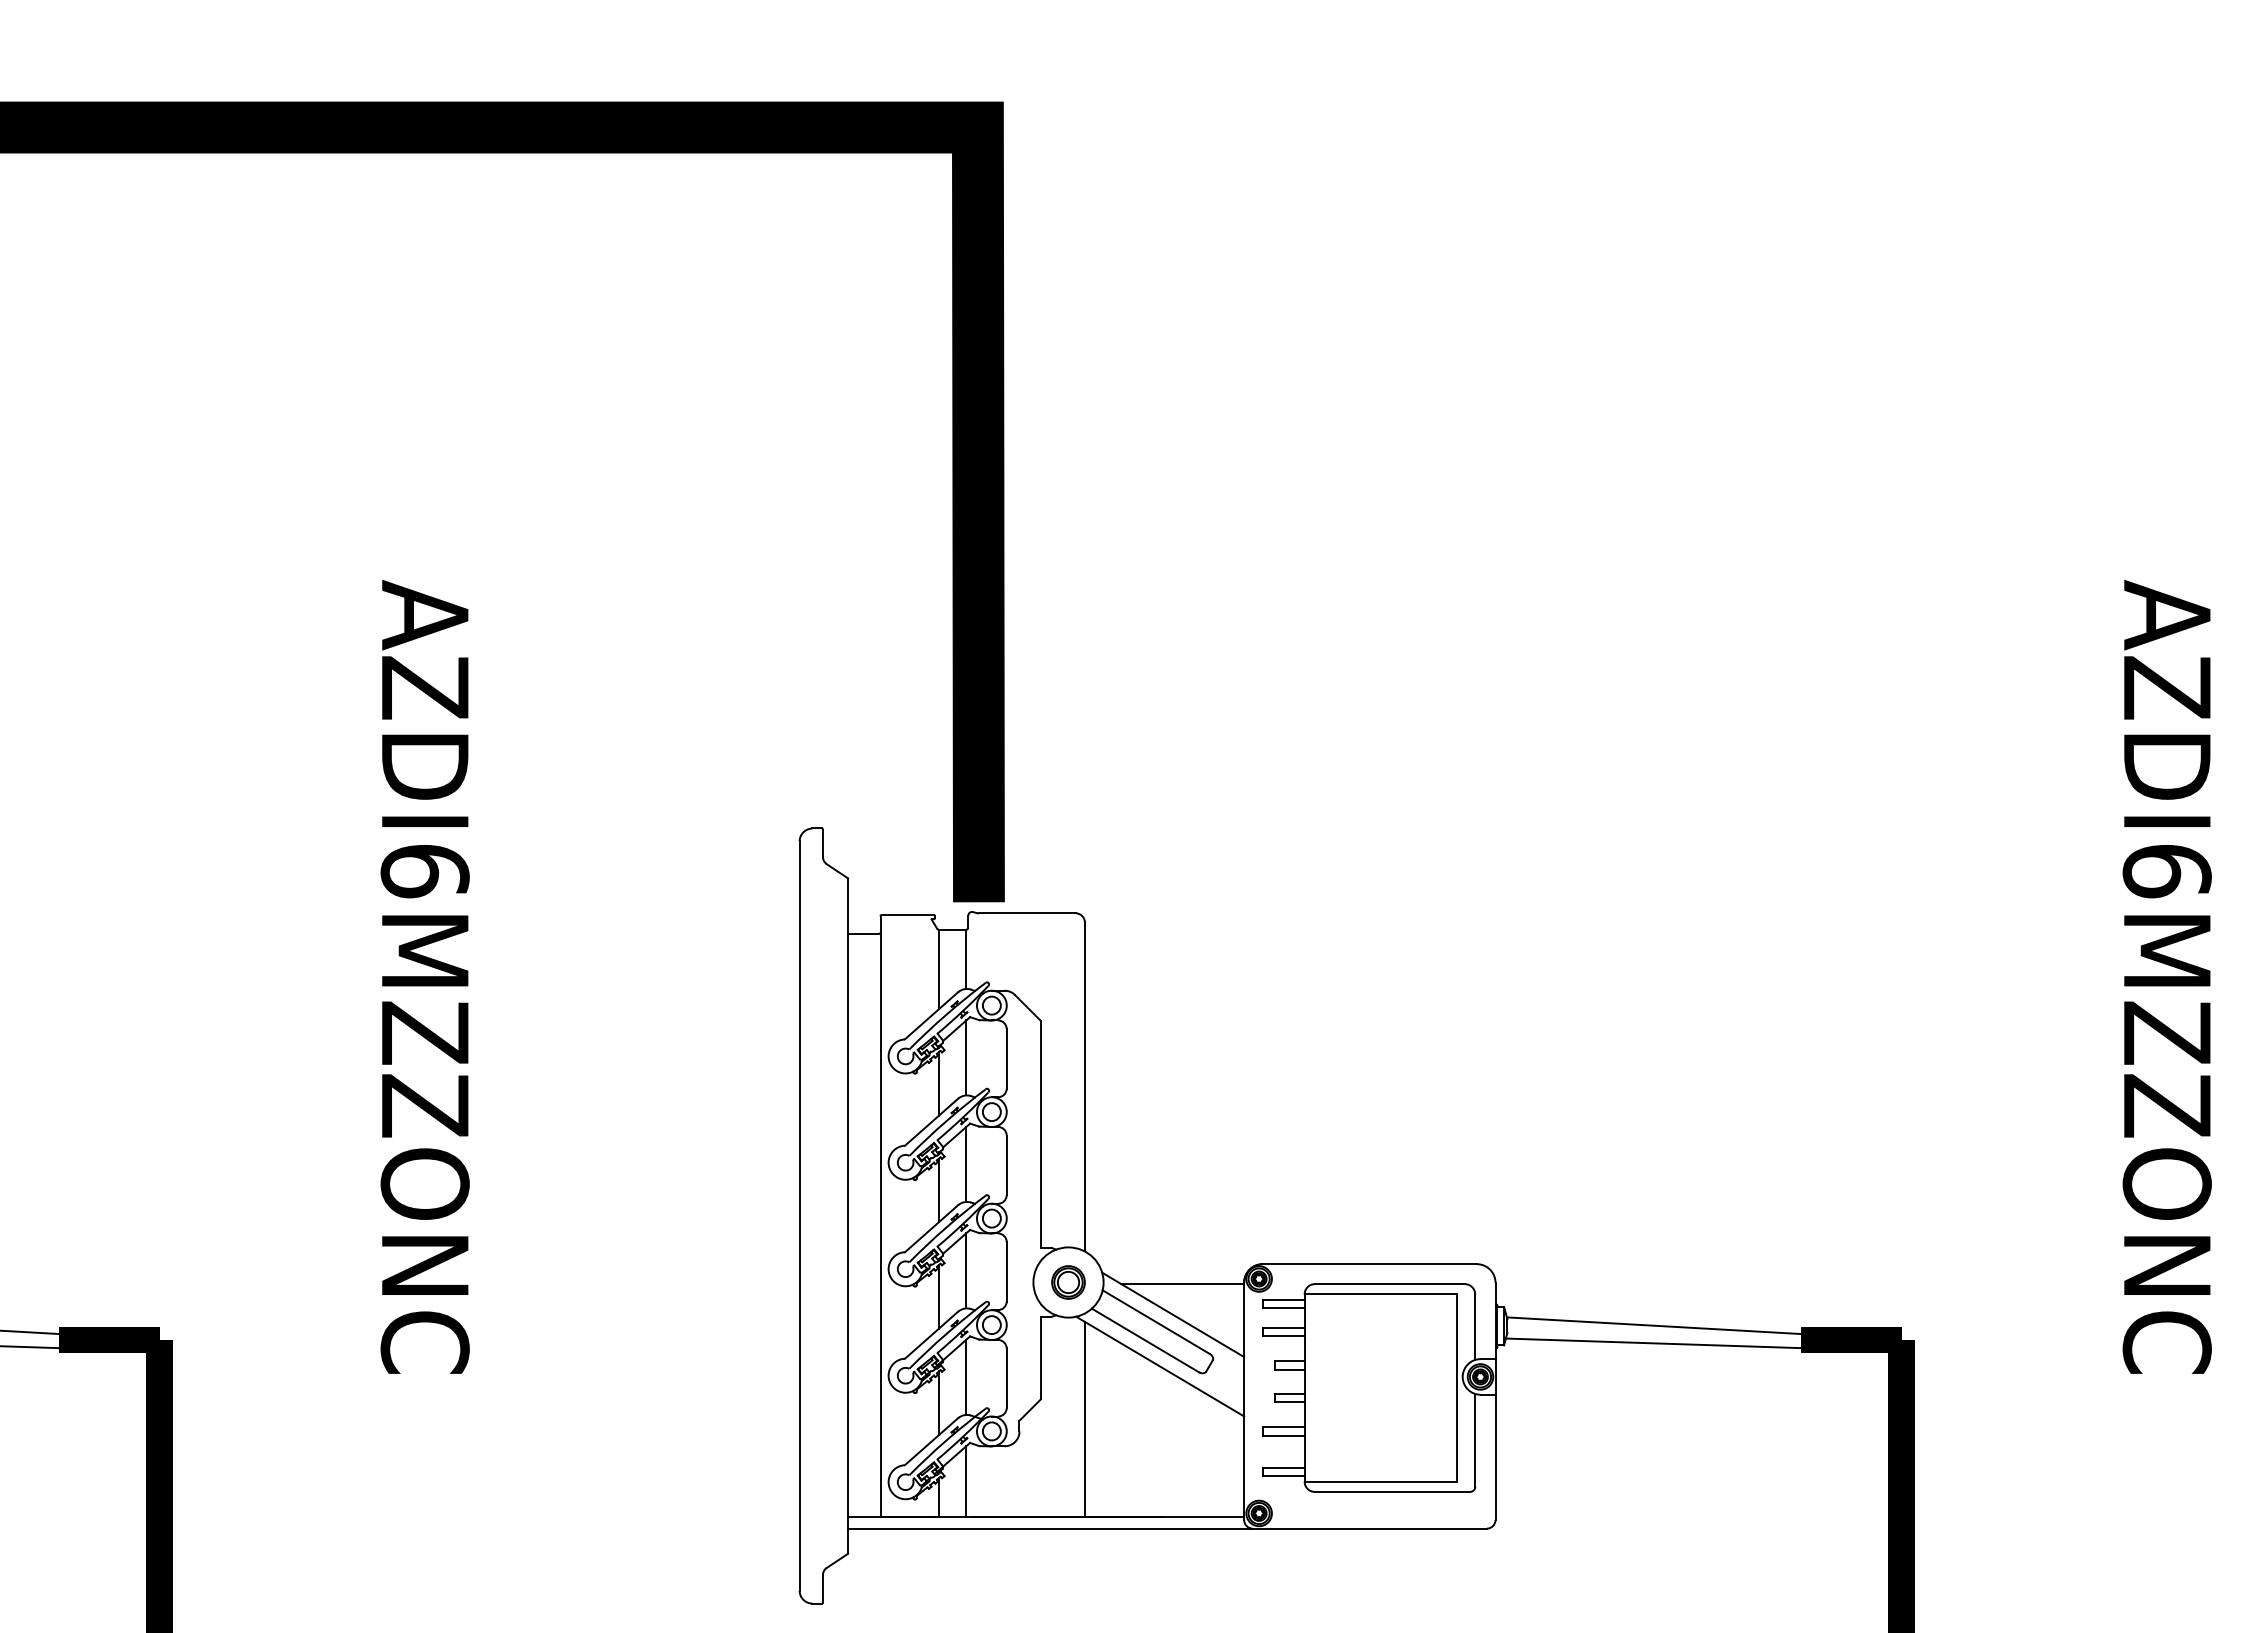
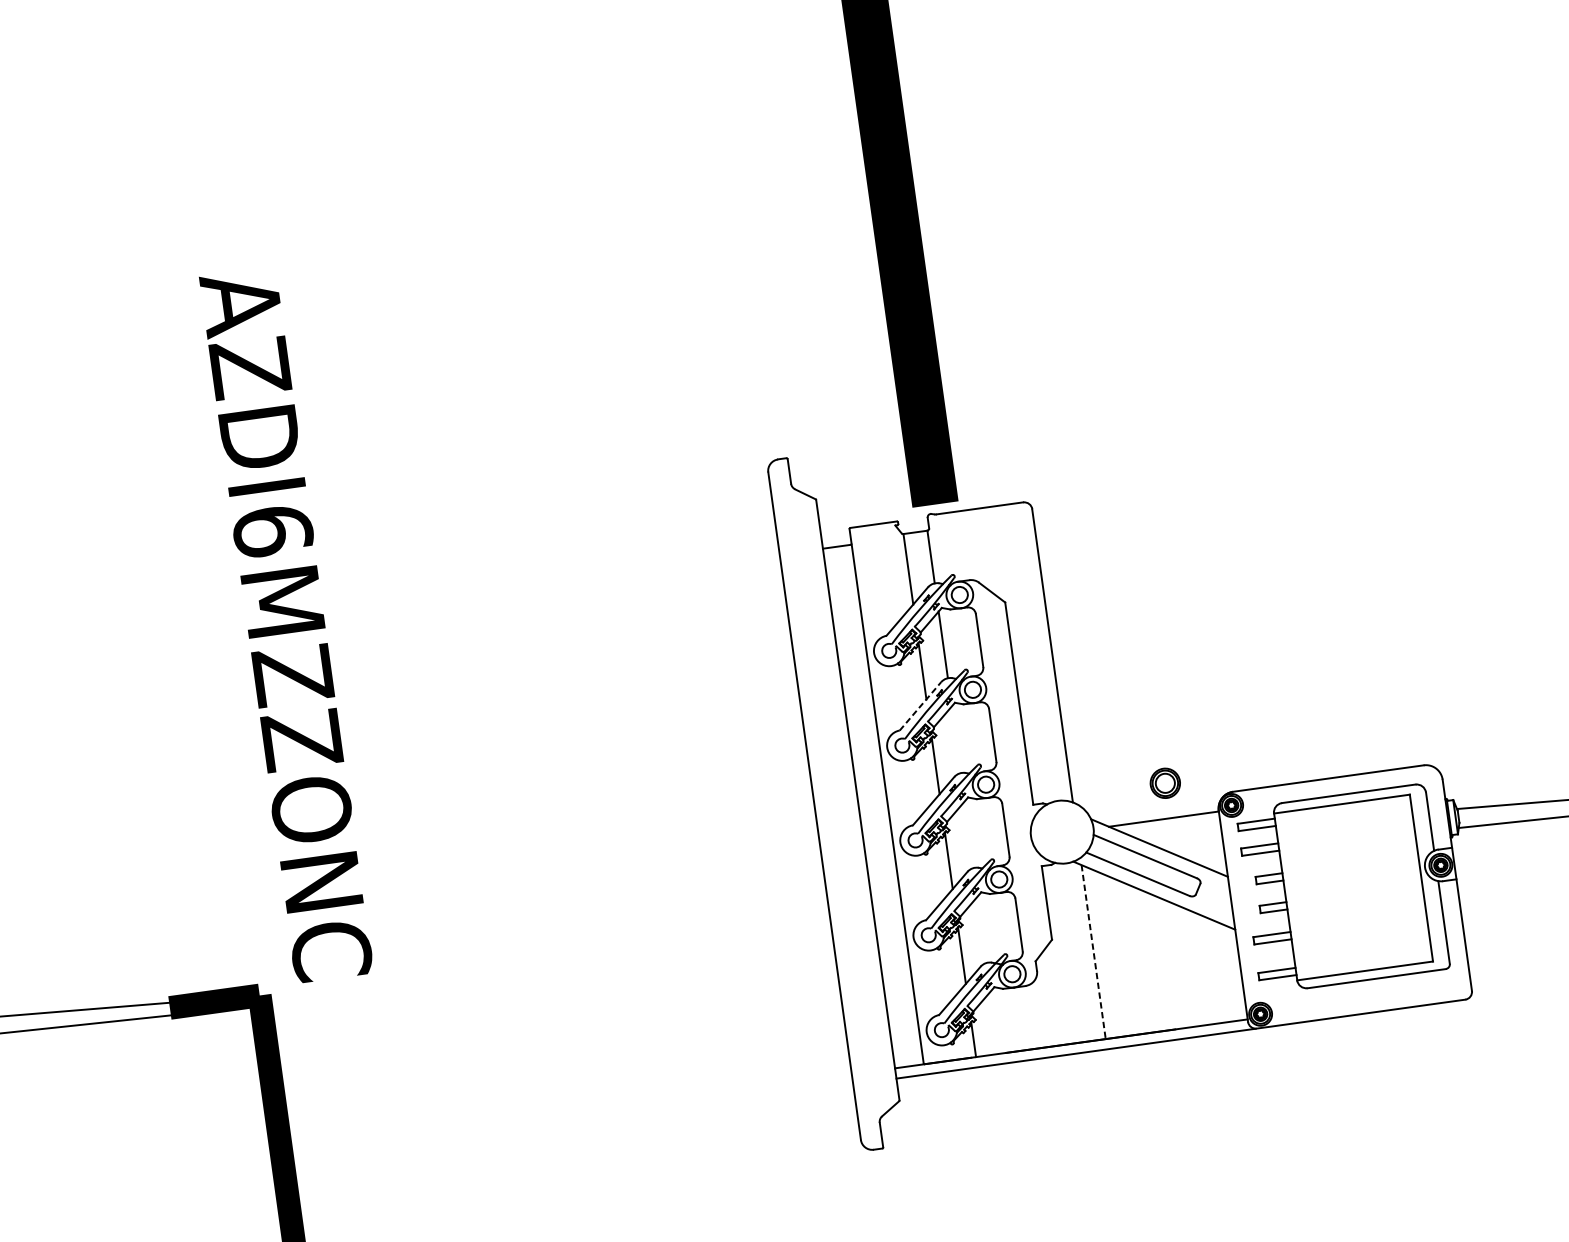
text: (424, 976) -> (285, 624), moved
line: (931, 1122) -> (920, 706), solid -> dashed
line: (966, 1163) -> (956, 738), removed
line: (966, 1270) -> (969, 834), removed
part: (1068, 1282) -> (1165, 783), moved
line: (966, 1376) -> (983, 928), removed
line: (1084, 1419) -> (1093, 952), solid -> dashed
line: (966, 1481) -> (996, 1021), removed

